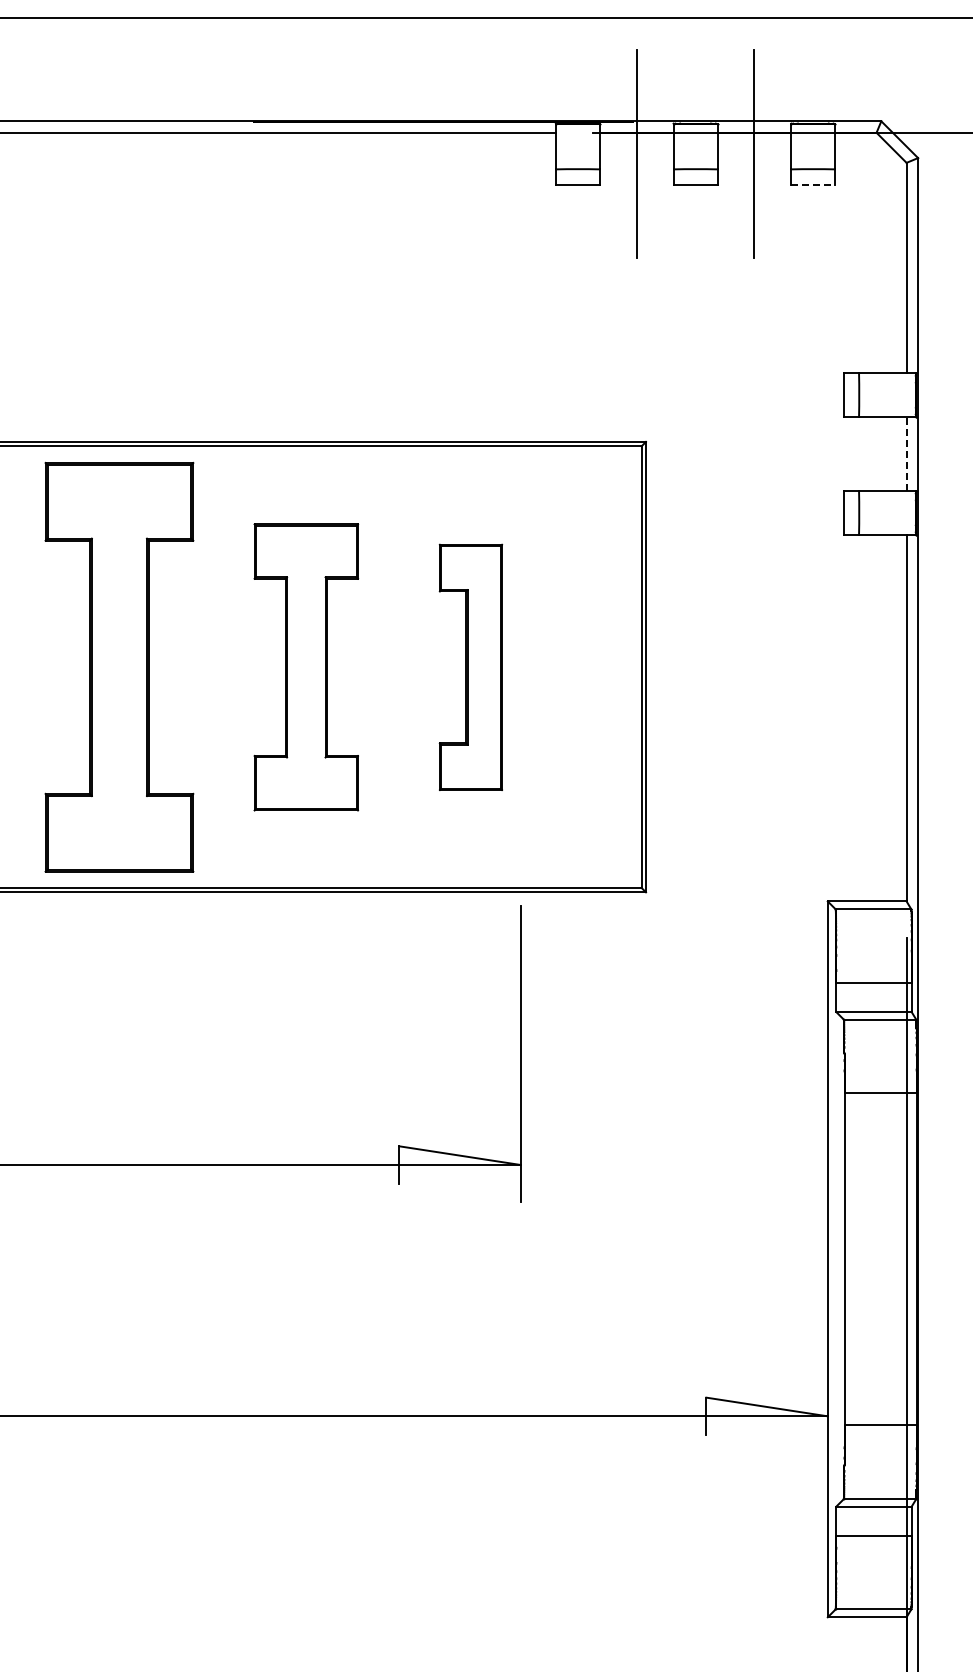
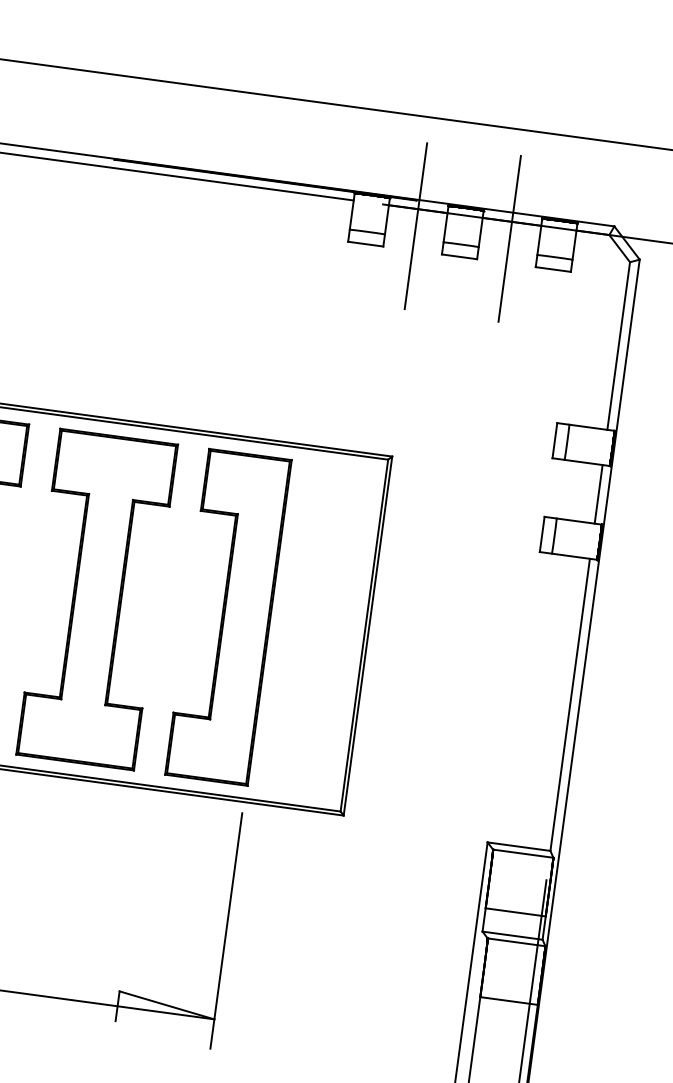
line: (813, 184) -> (553, 269), dashed -> solid
line: (906, 454) -> (598, 494), dashed -> solid
part: (306, 667) -> (97, 599), size x1.43
part: (470, 667) -> (228, 617), size x1.67

